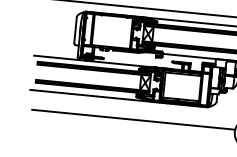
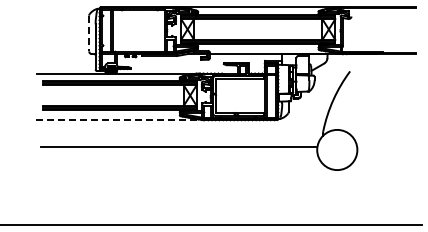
line: (75, 30) -> (89, 33), solid -> dashed
line: (91, 96) -> (119, 120), solid -> dashed

